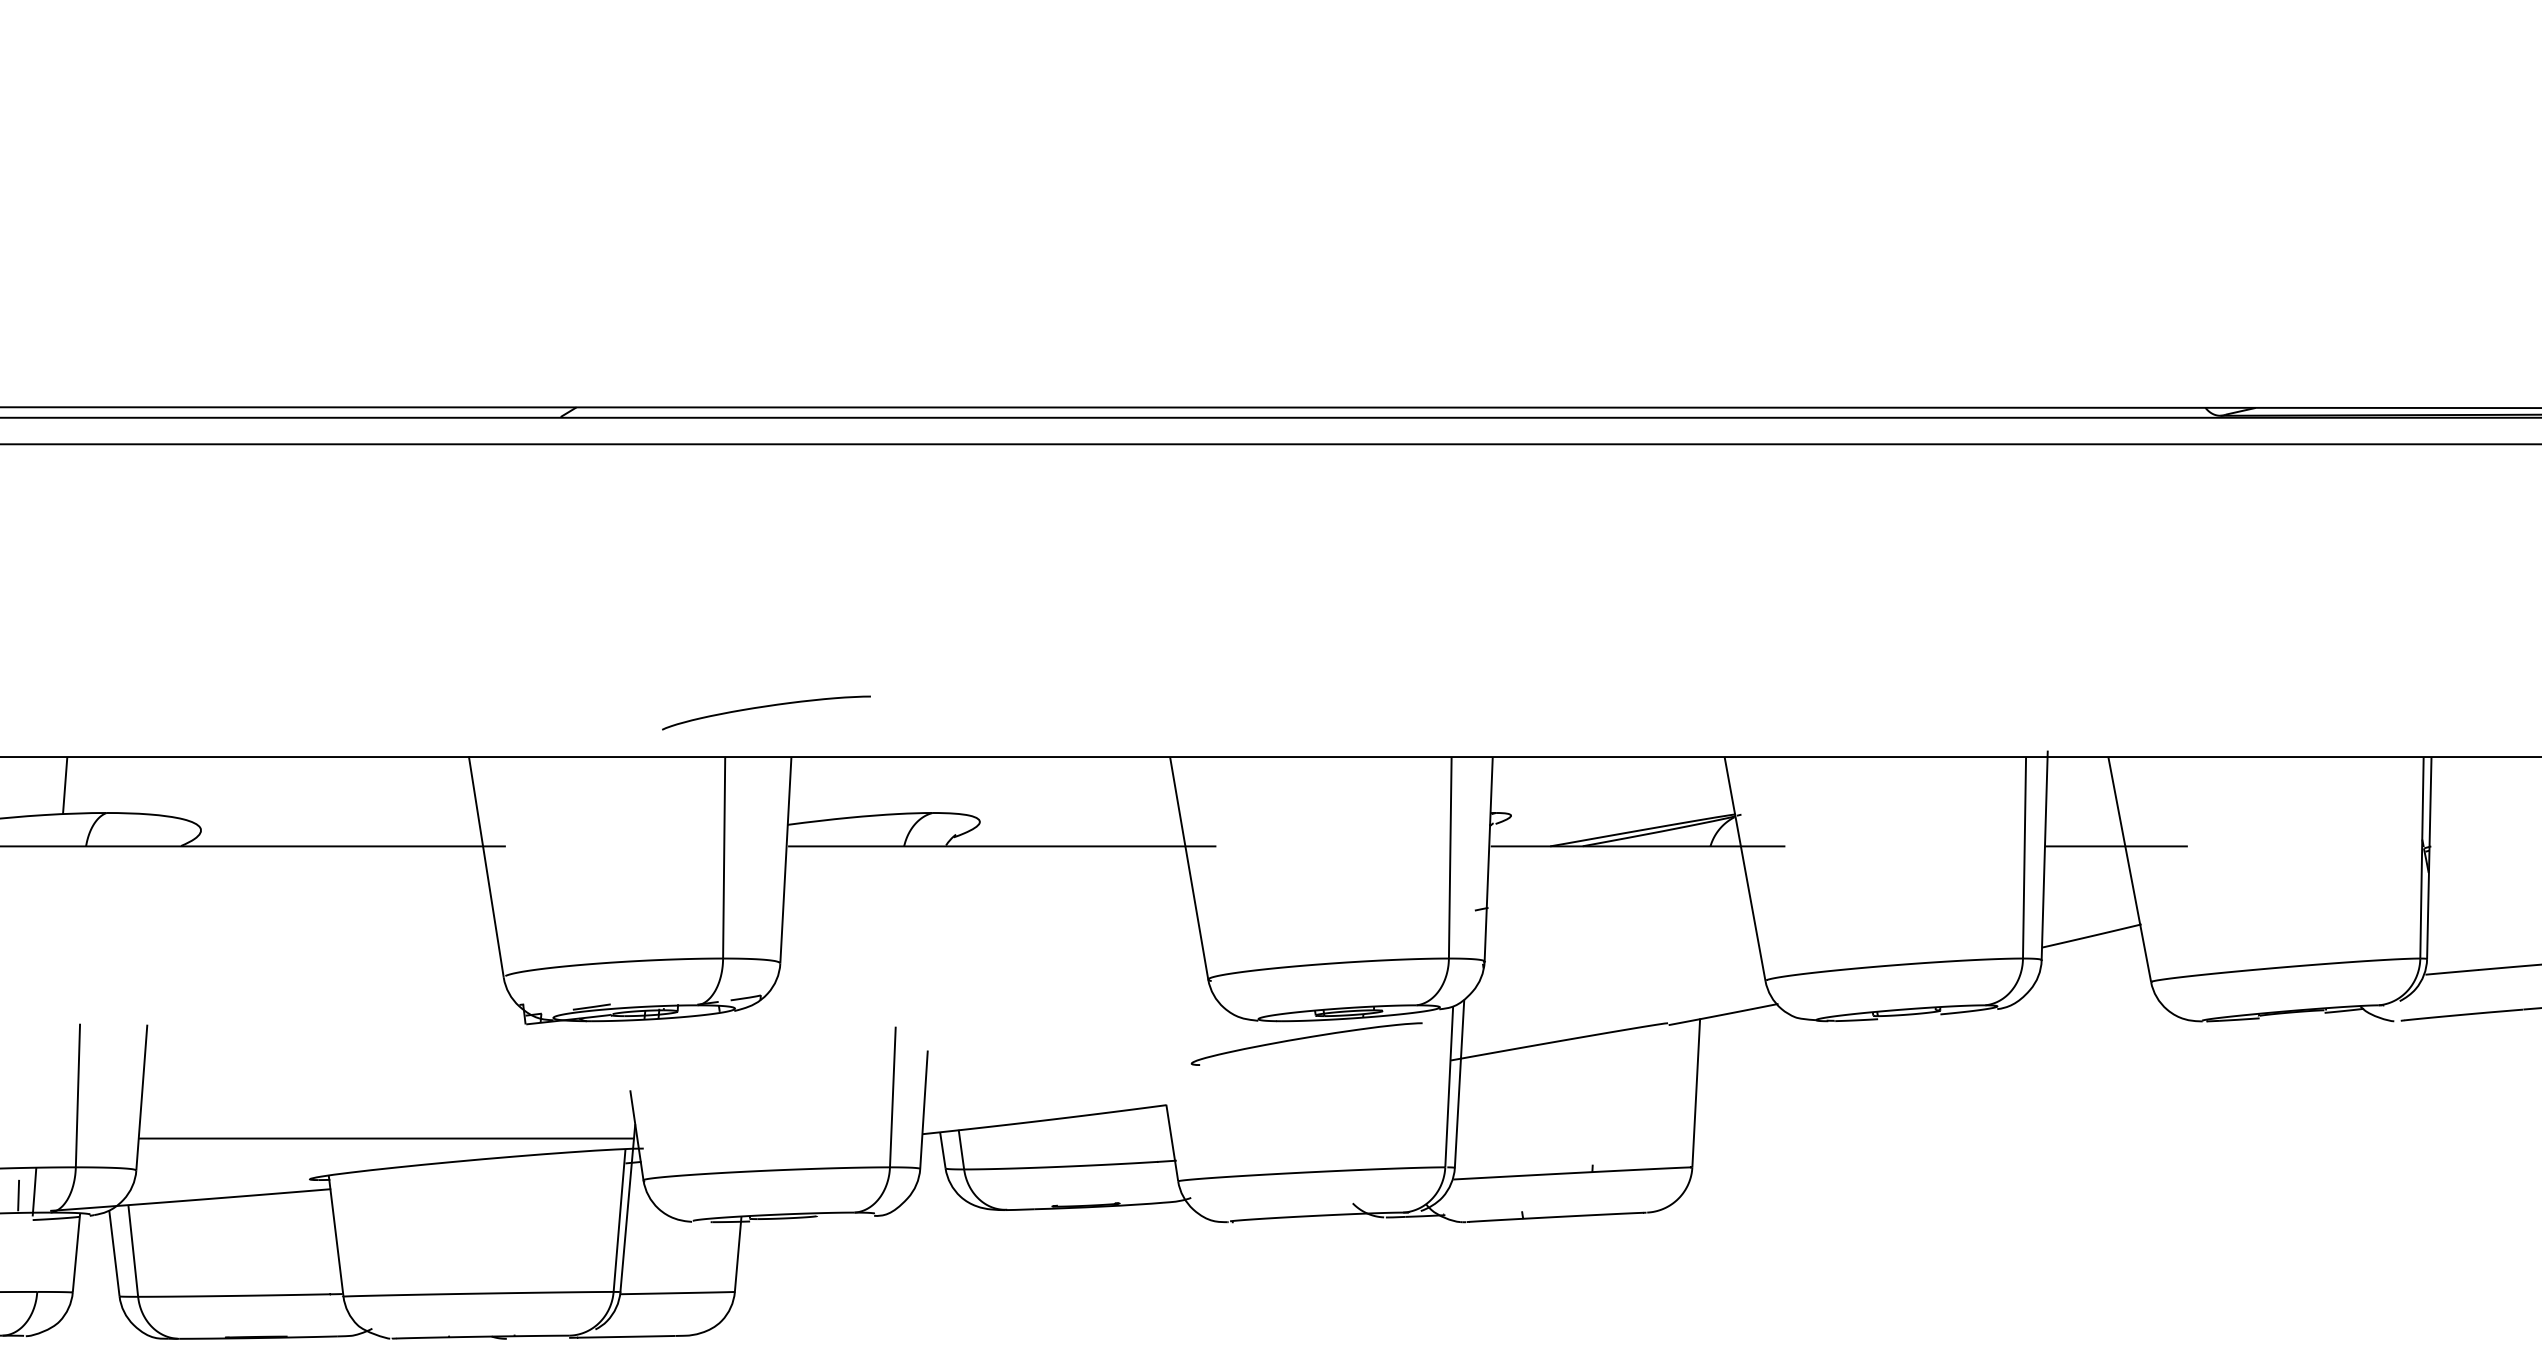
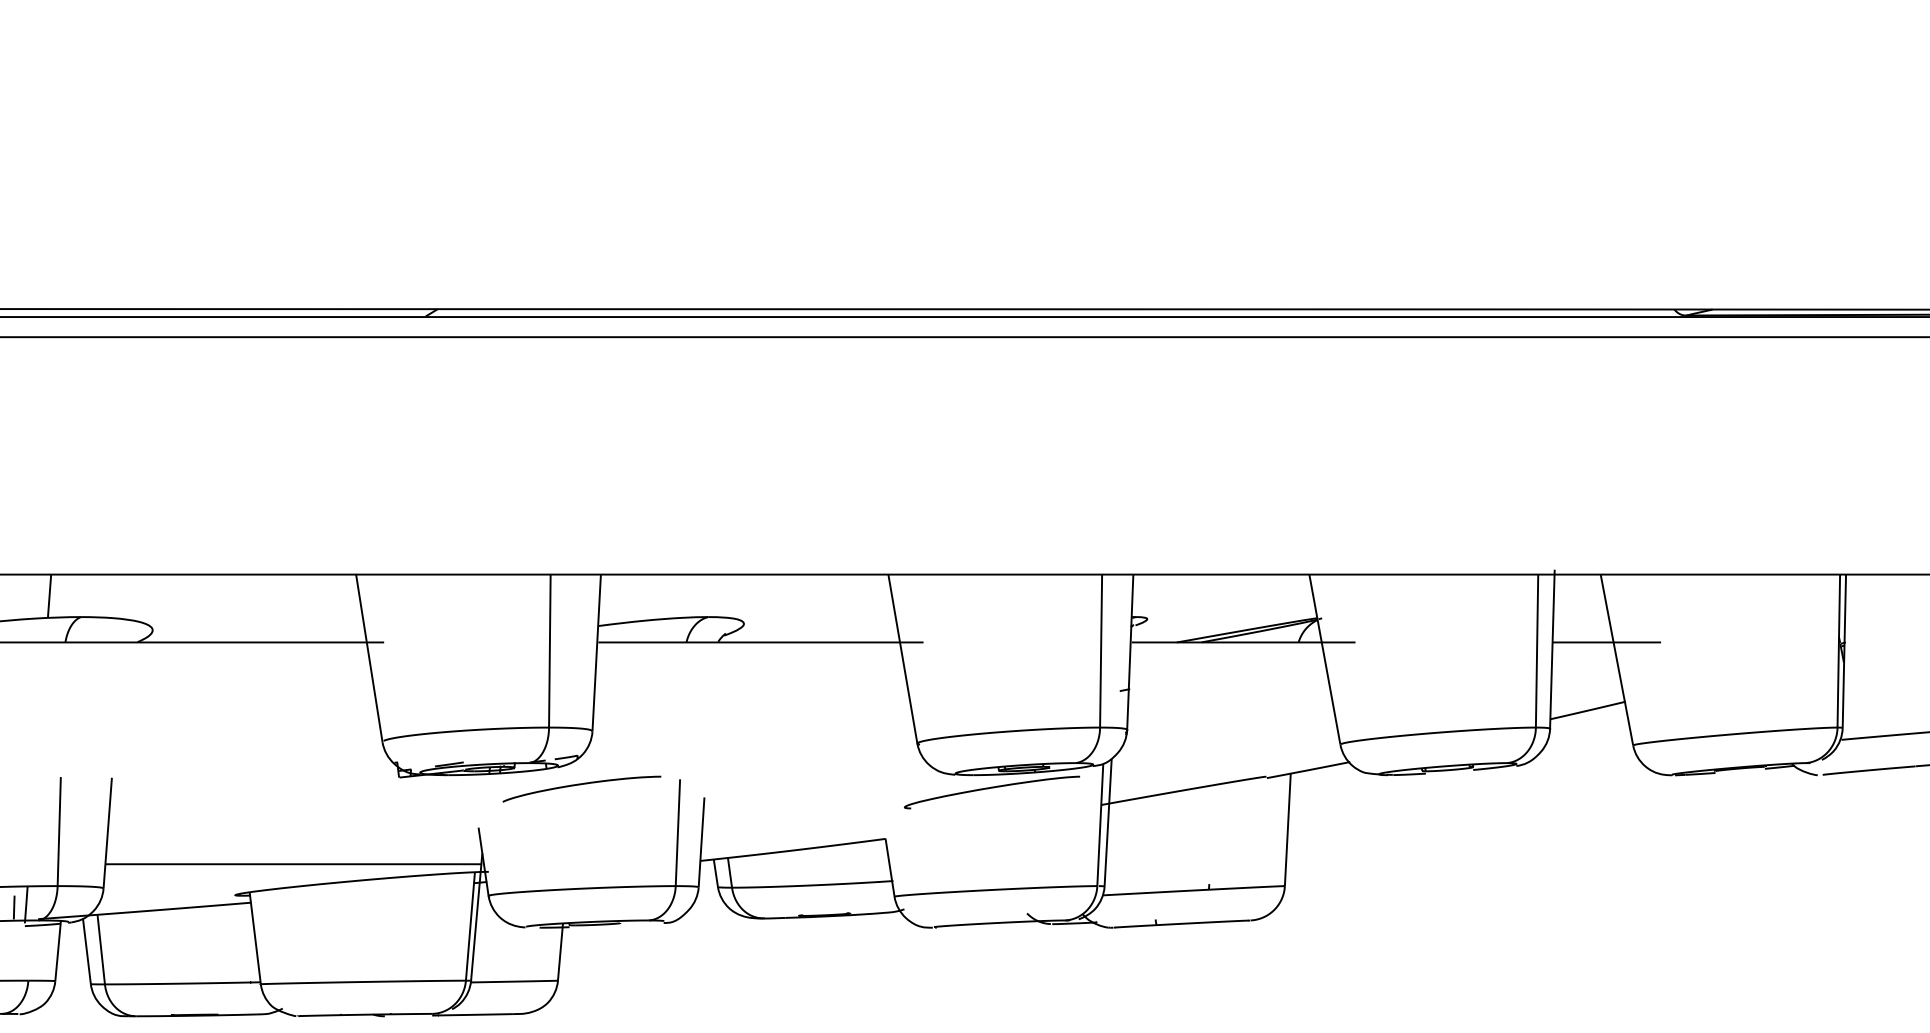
curve: (765, 708) -> (581, 785), moved

